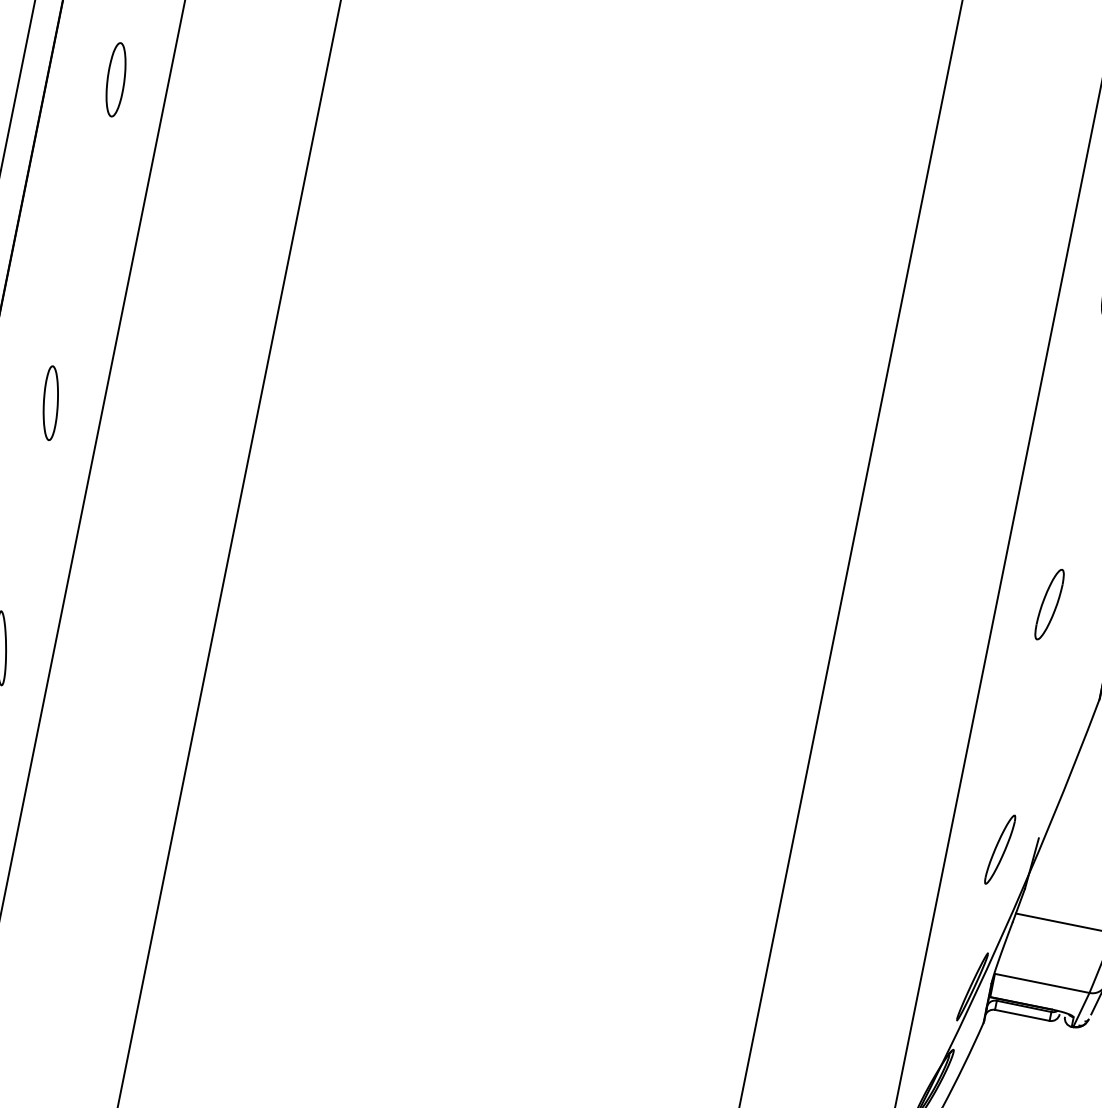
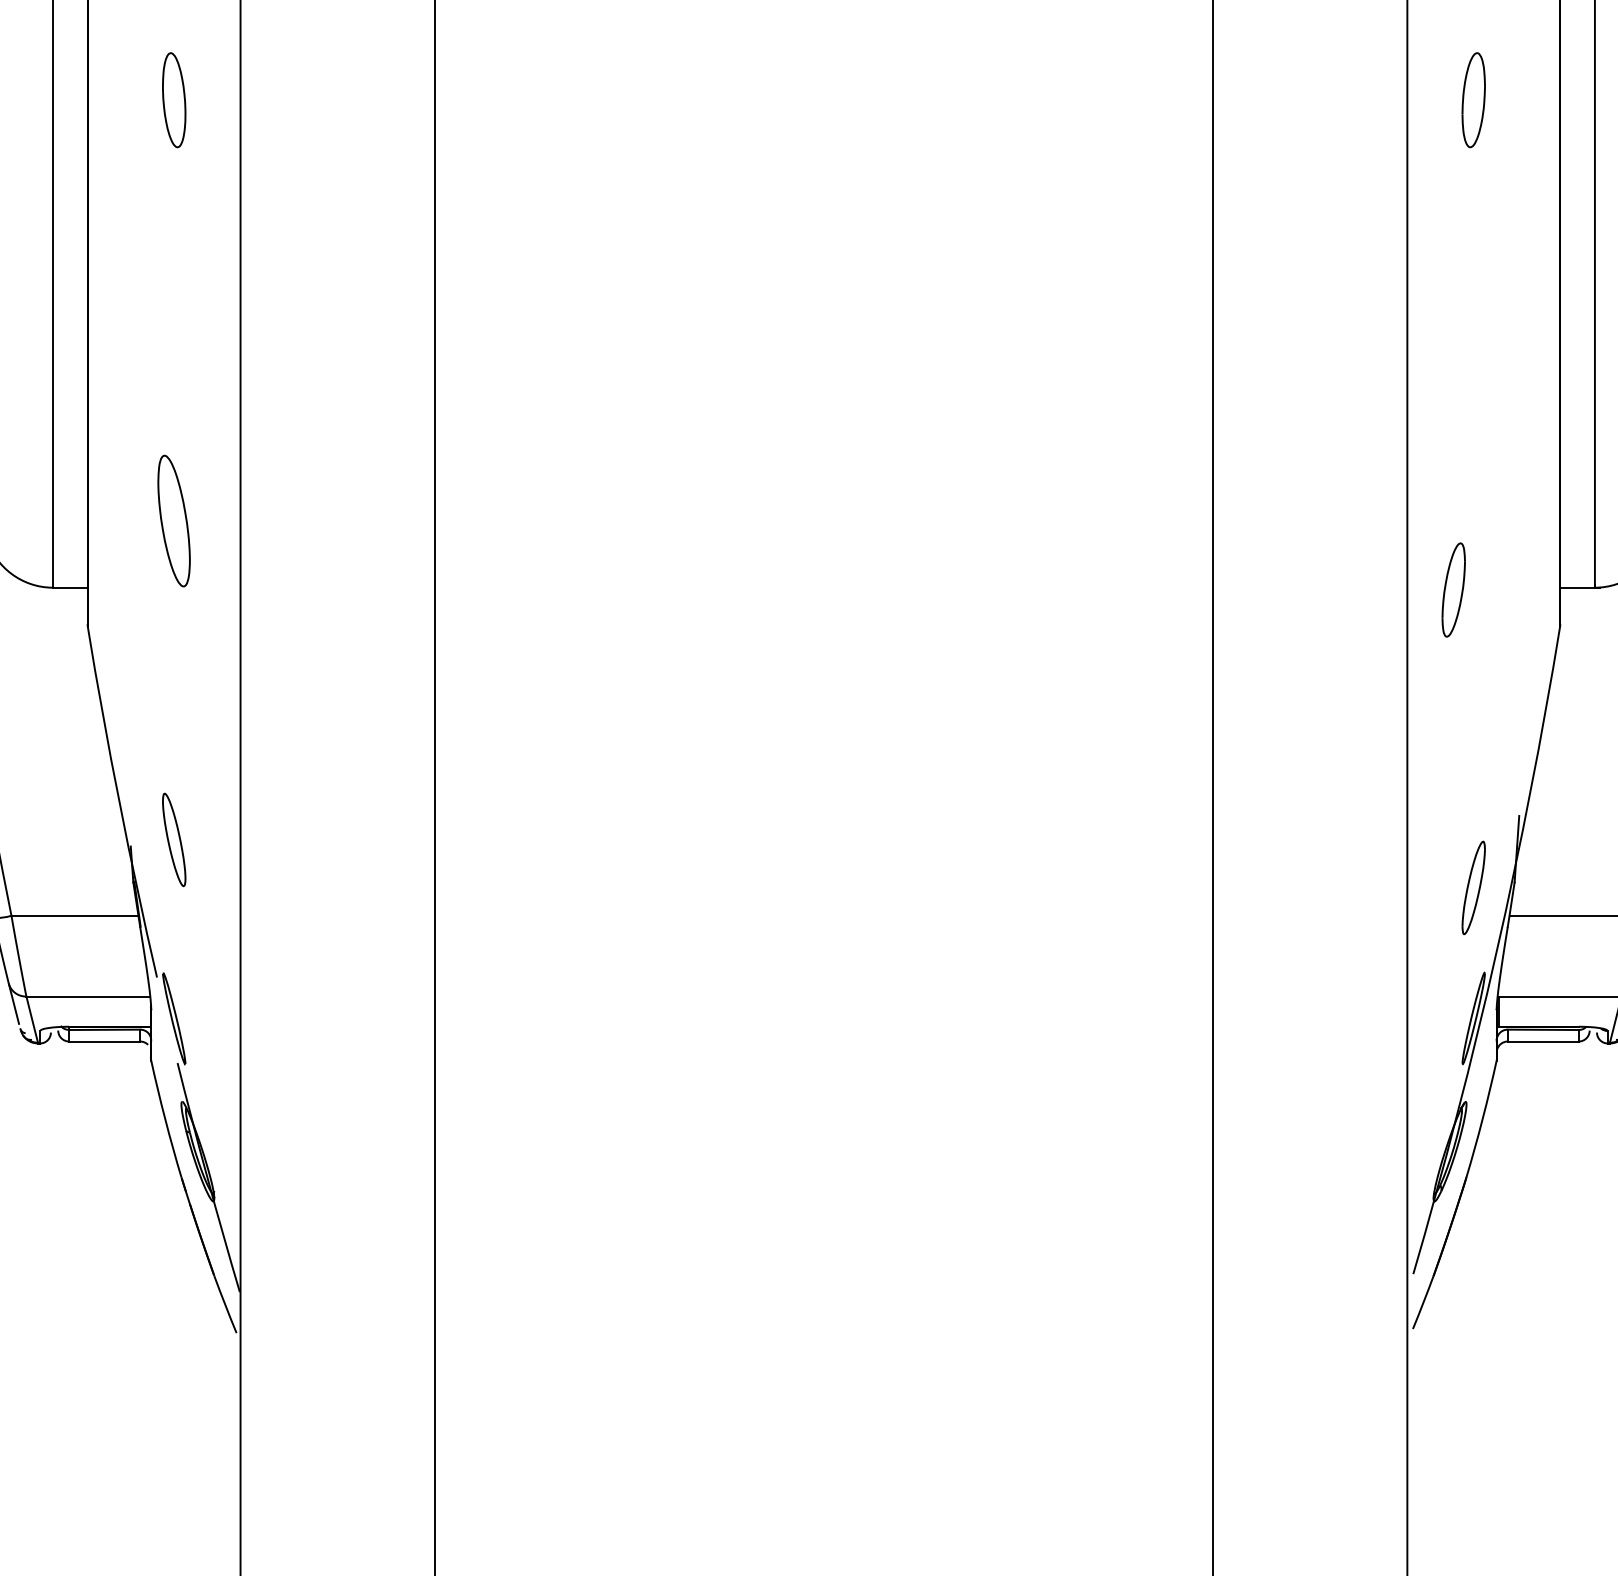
part: (51, 402) -> (174, 520), size x1.4
part: (1049, 604) -> (1453, 589), moved
part: (1000, 849) -> (1473, 887), moved

